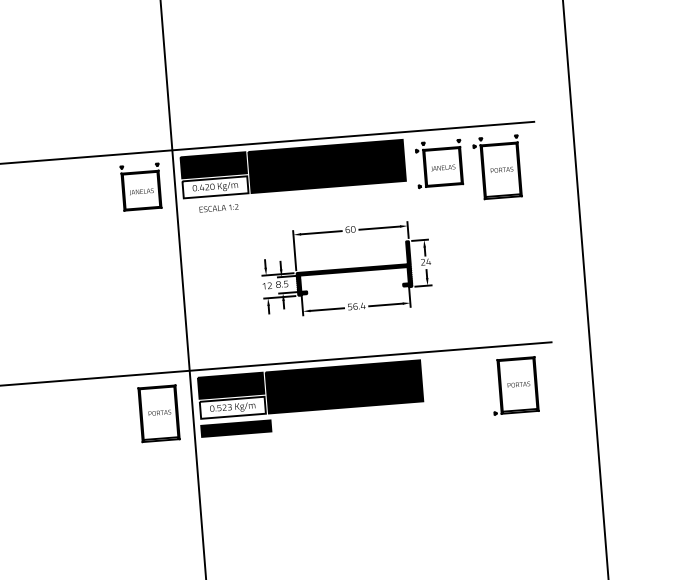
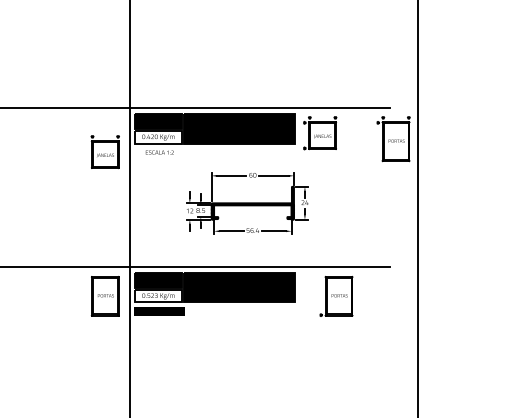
part: (497, 168) -> (393, 139), moved
part: (140, 187) -> (104, 152), moved
part: (514, 385) -> (336, 296), moved

